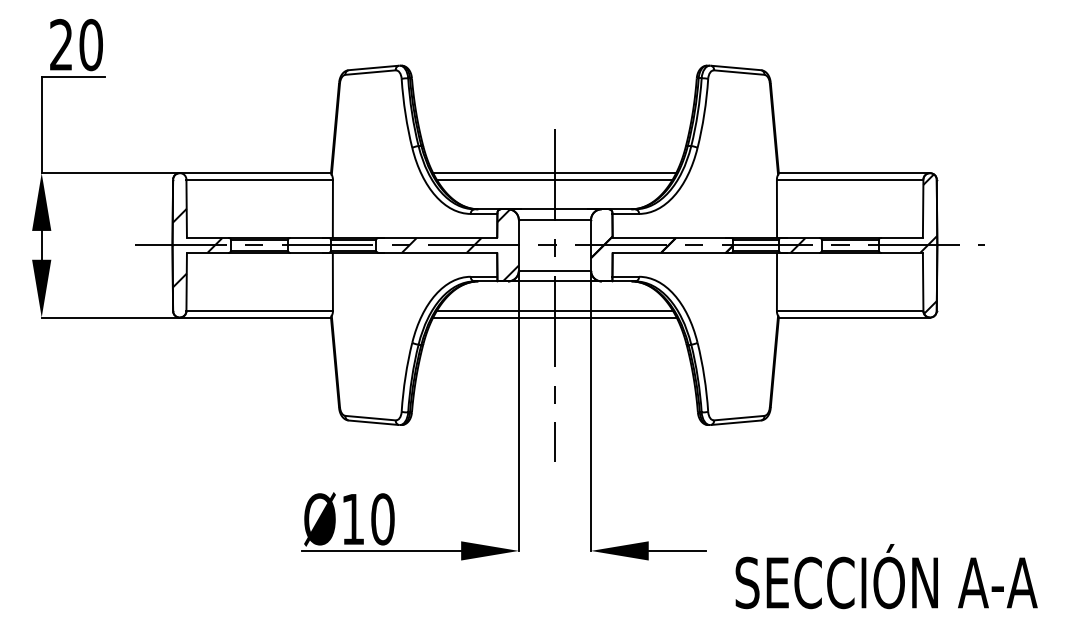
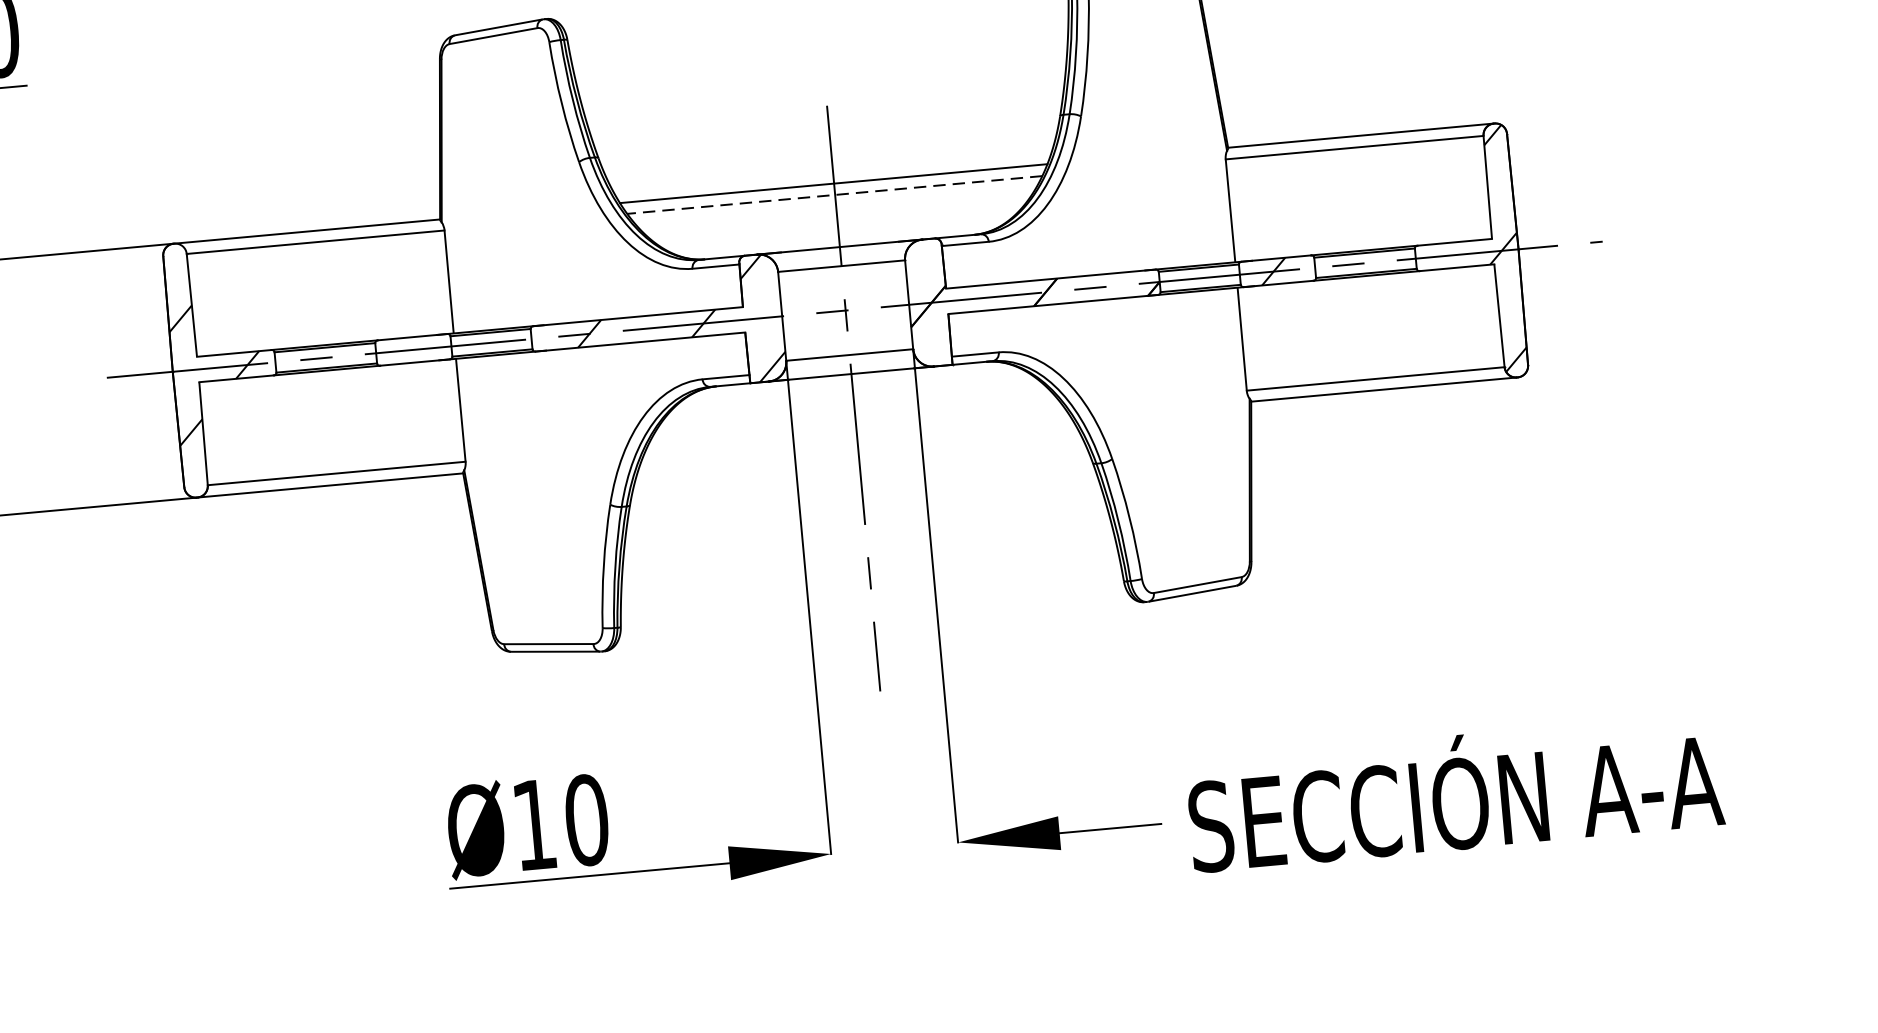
line: (554, 179) -> (834, 194), solid -> dashed
line: (554, 311) -> (855, 427), removed
line: (554, 317) -> (856, 437), removed
text: (886, 576) -> (1454, 792), moved

